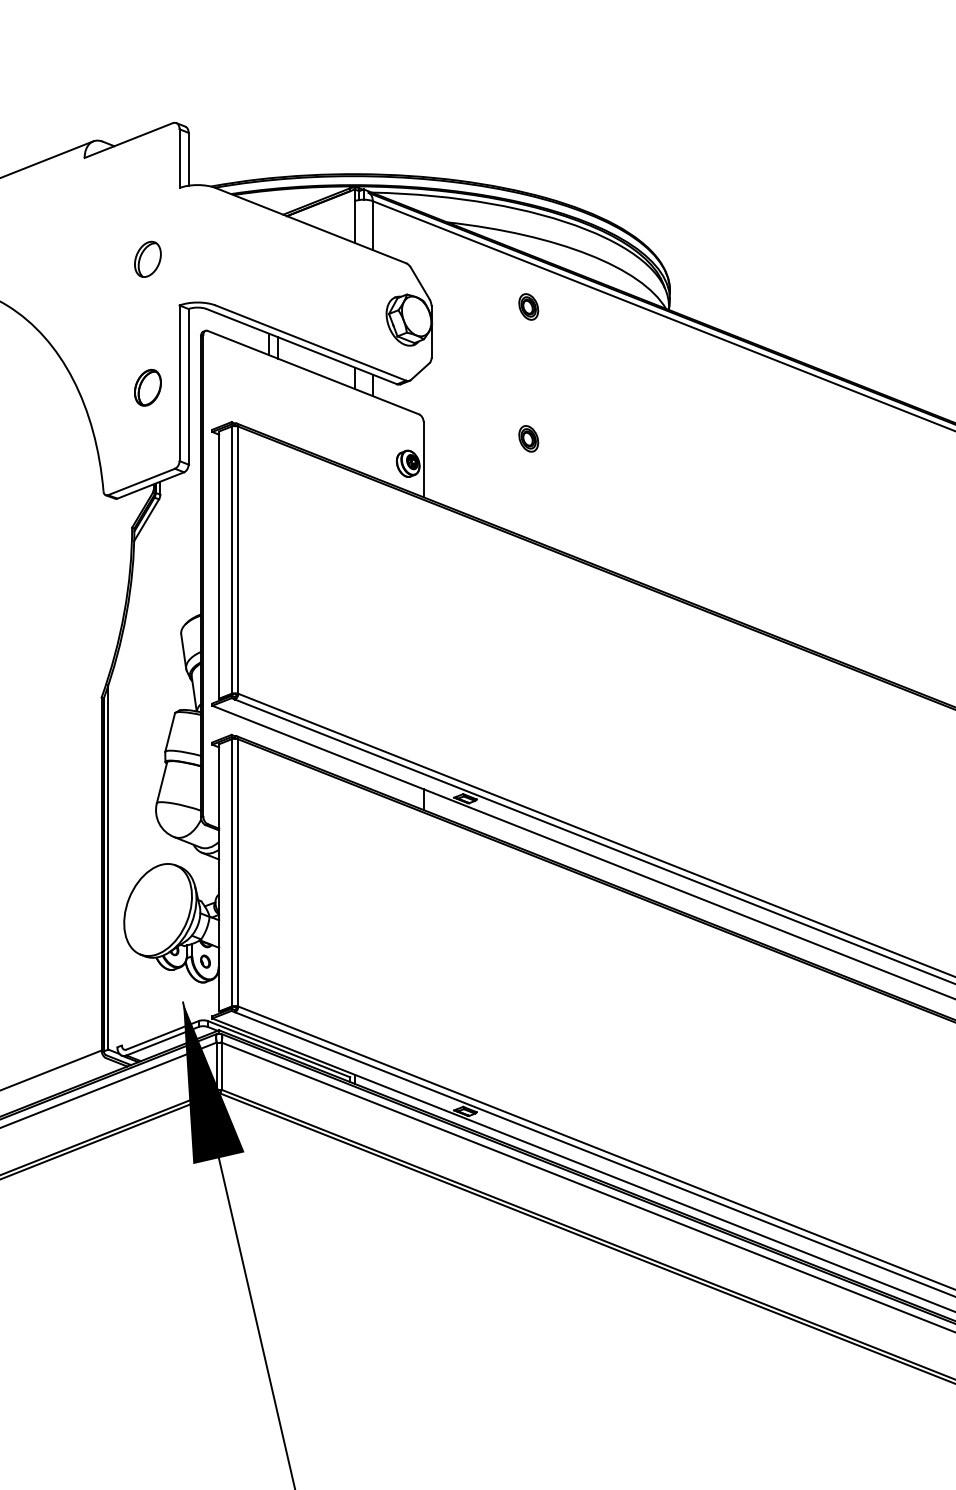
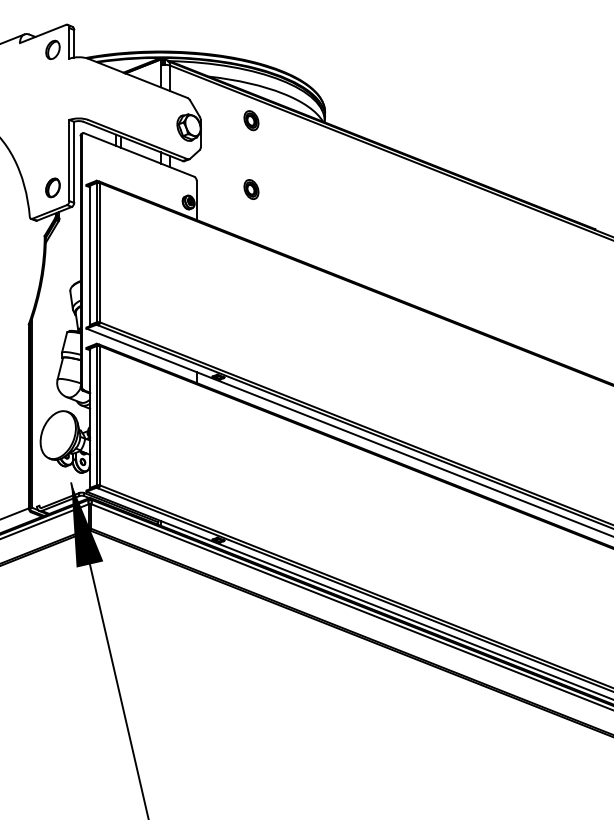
part: (147, 258) -> (52, 49), moved
part: (528, 306) -> (251, 120), size x1.43
part: (147, 387) -> (52, 187), moved
part: (528, 438) -> (251, 189), size x1.43

